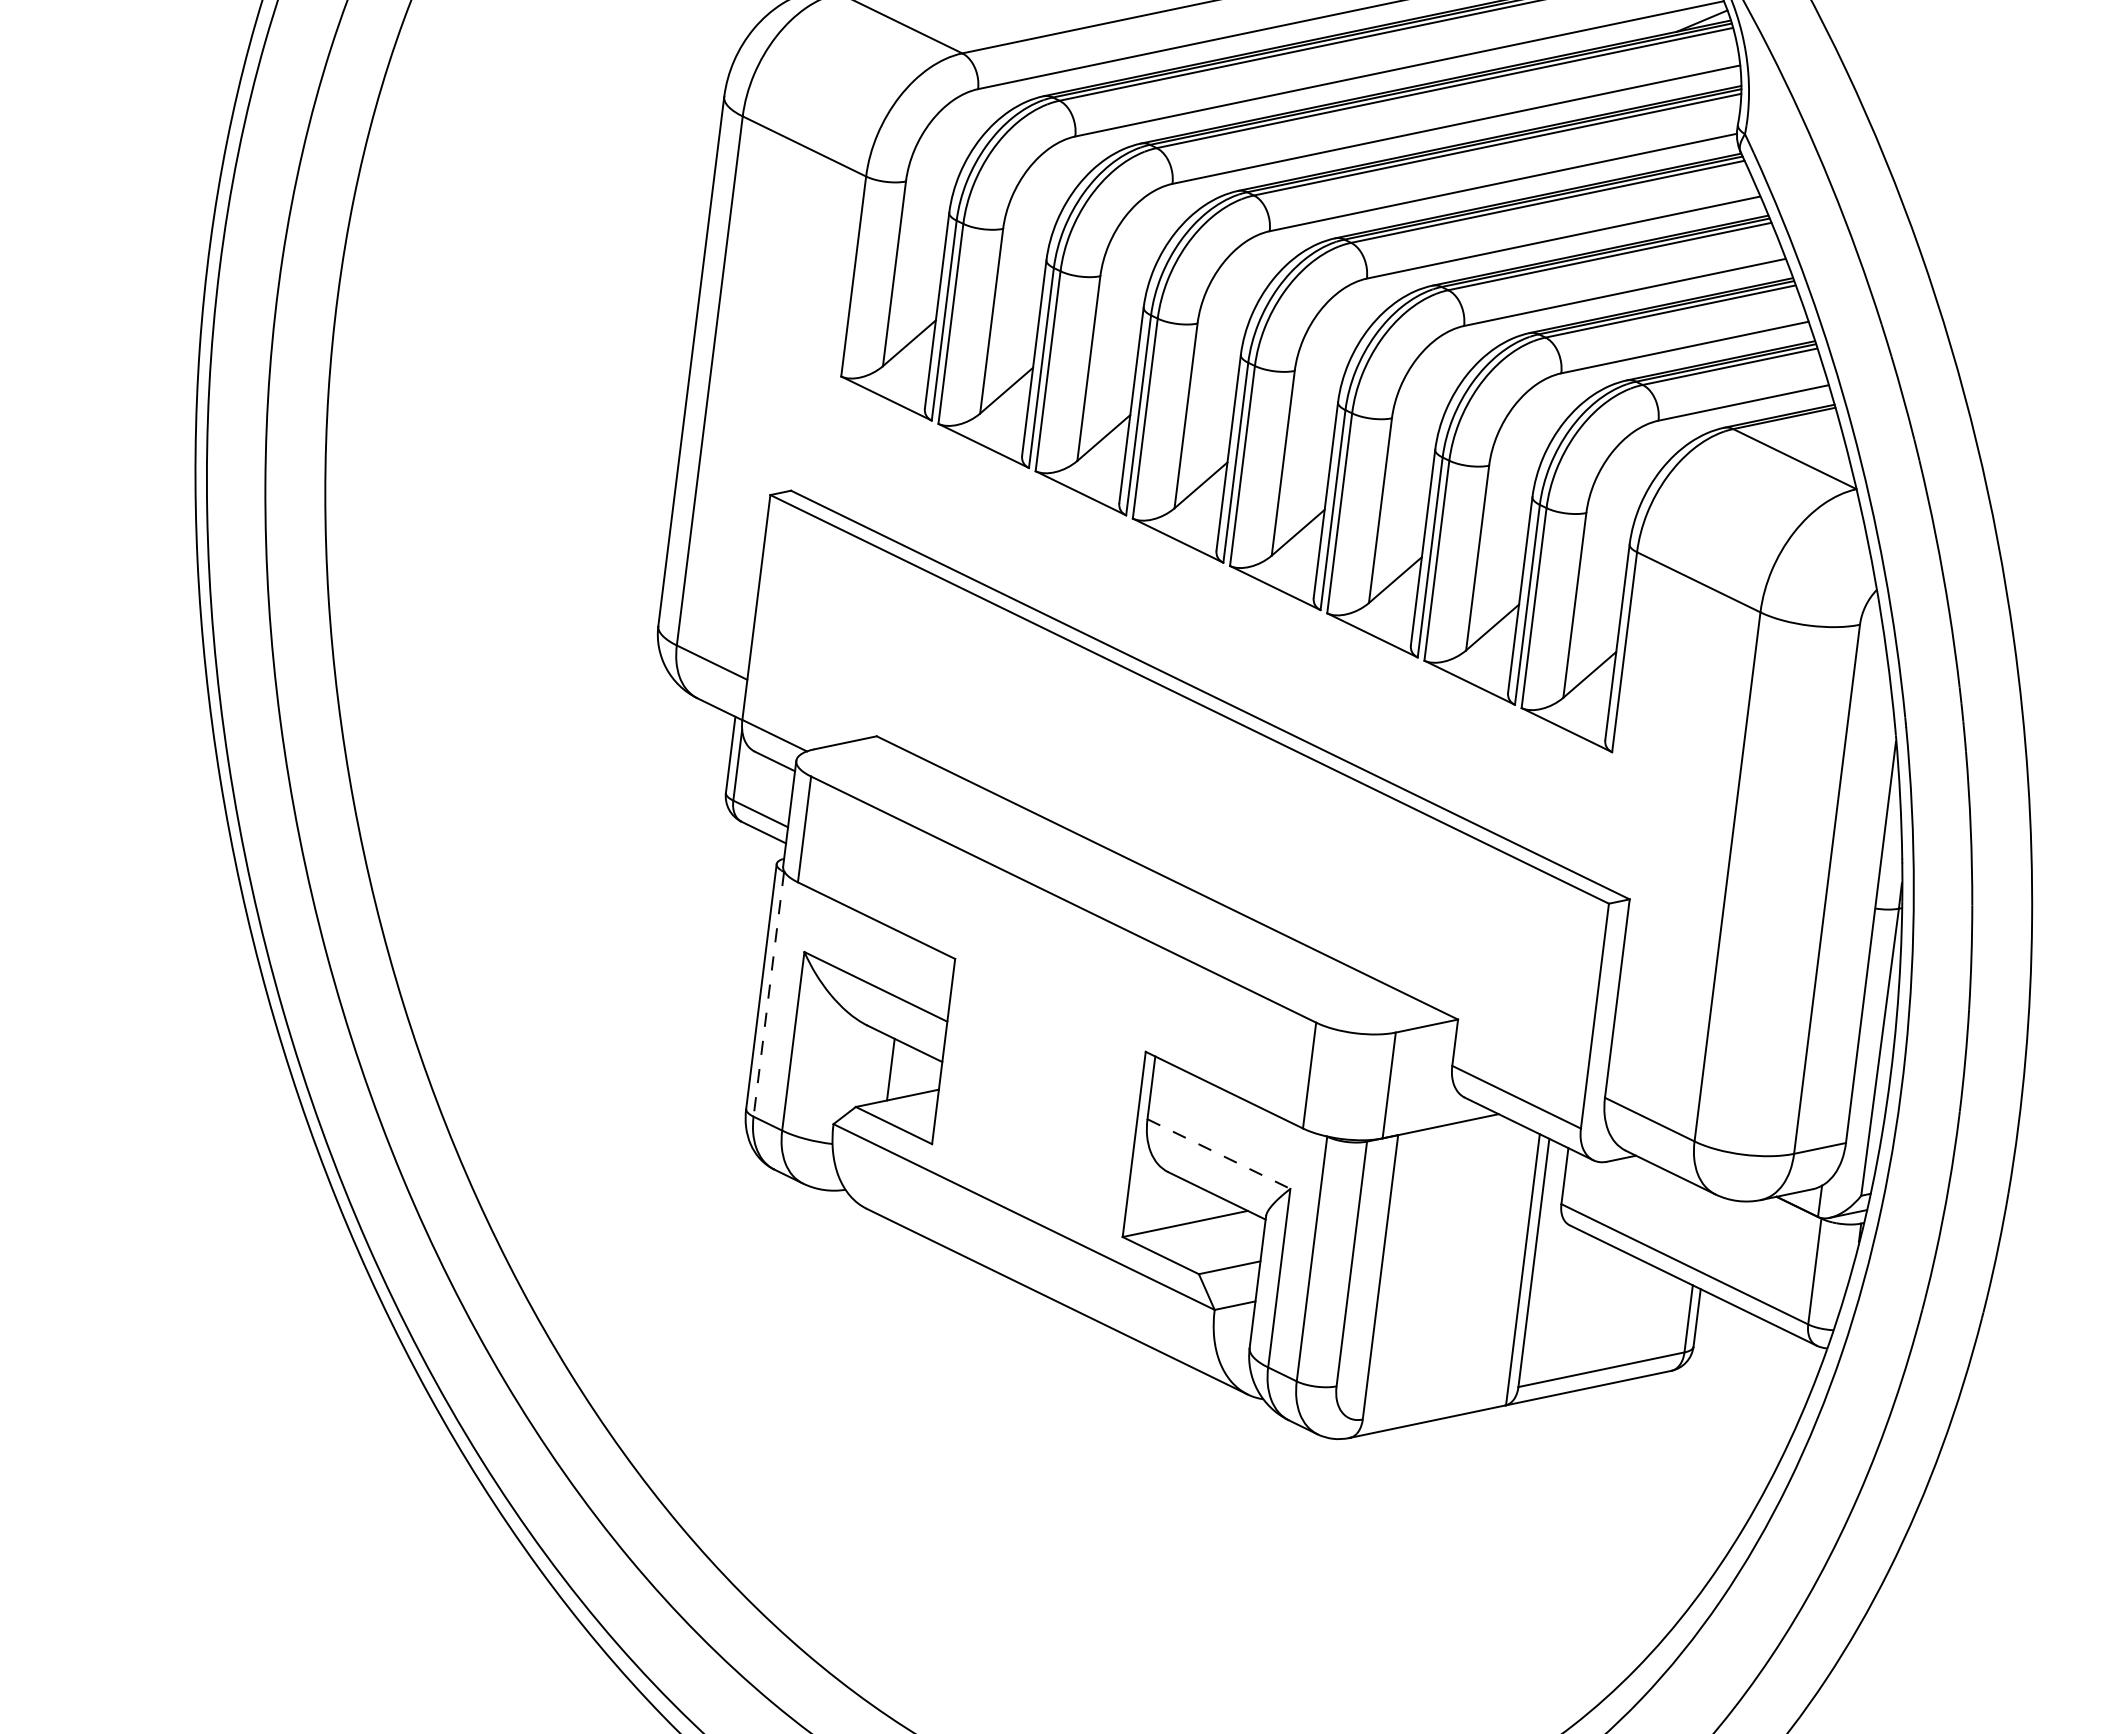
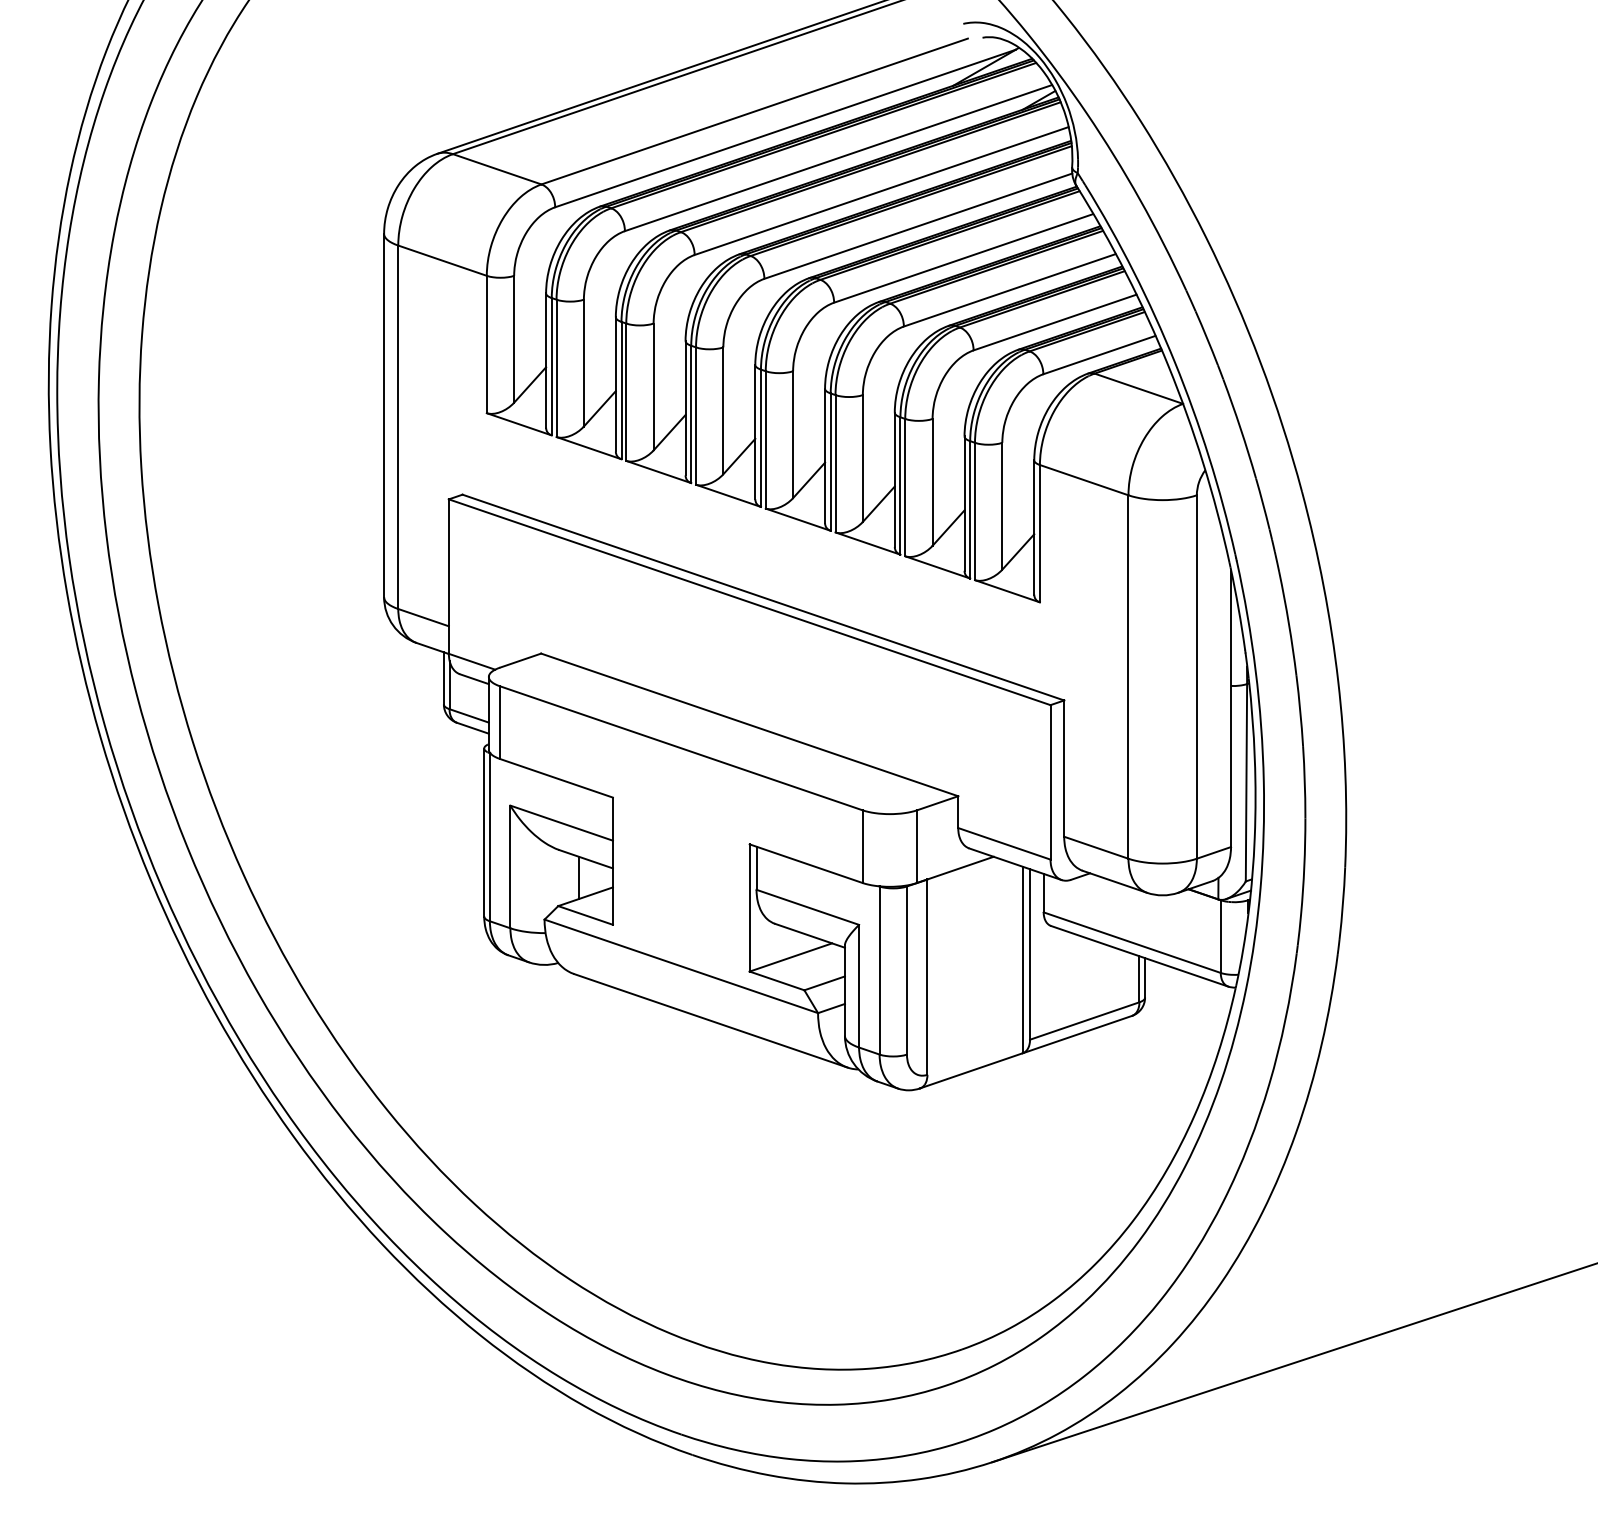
line: (768, 994) -> (489, 837), dashed -> solid
line: (1219, 1154) -> (808, 907), dashed -> solid

